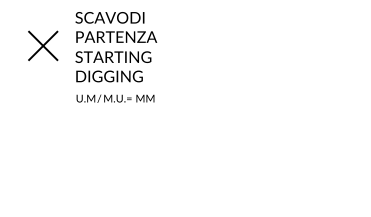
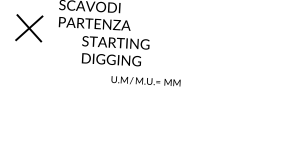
text: (113, 66) -> (115, 51), moved
text: (115, 98) -> (145, 81), moved

